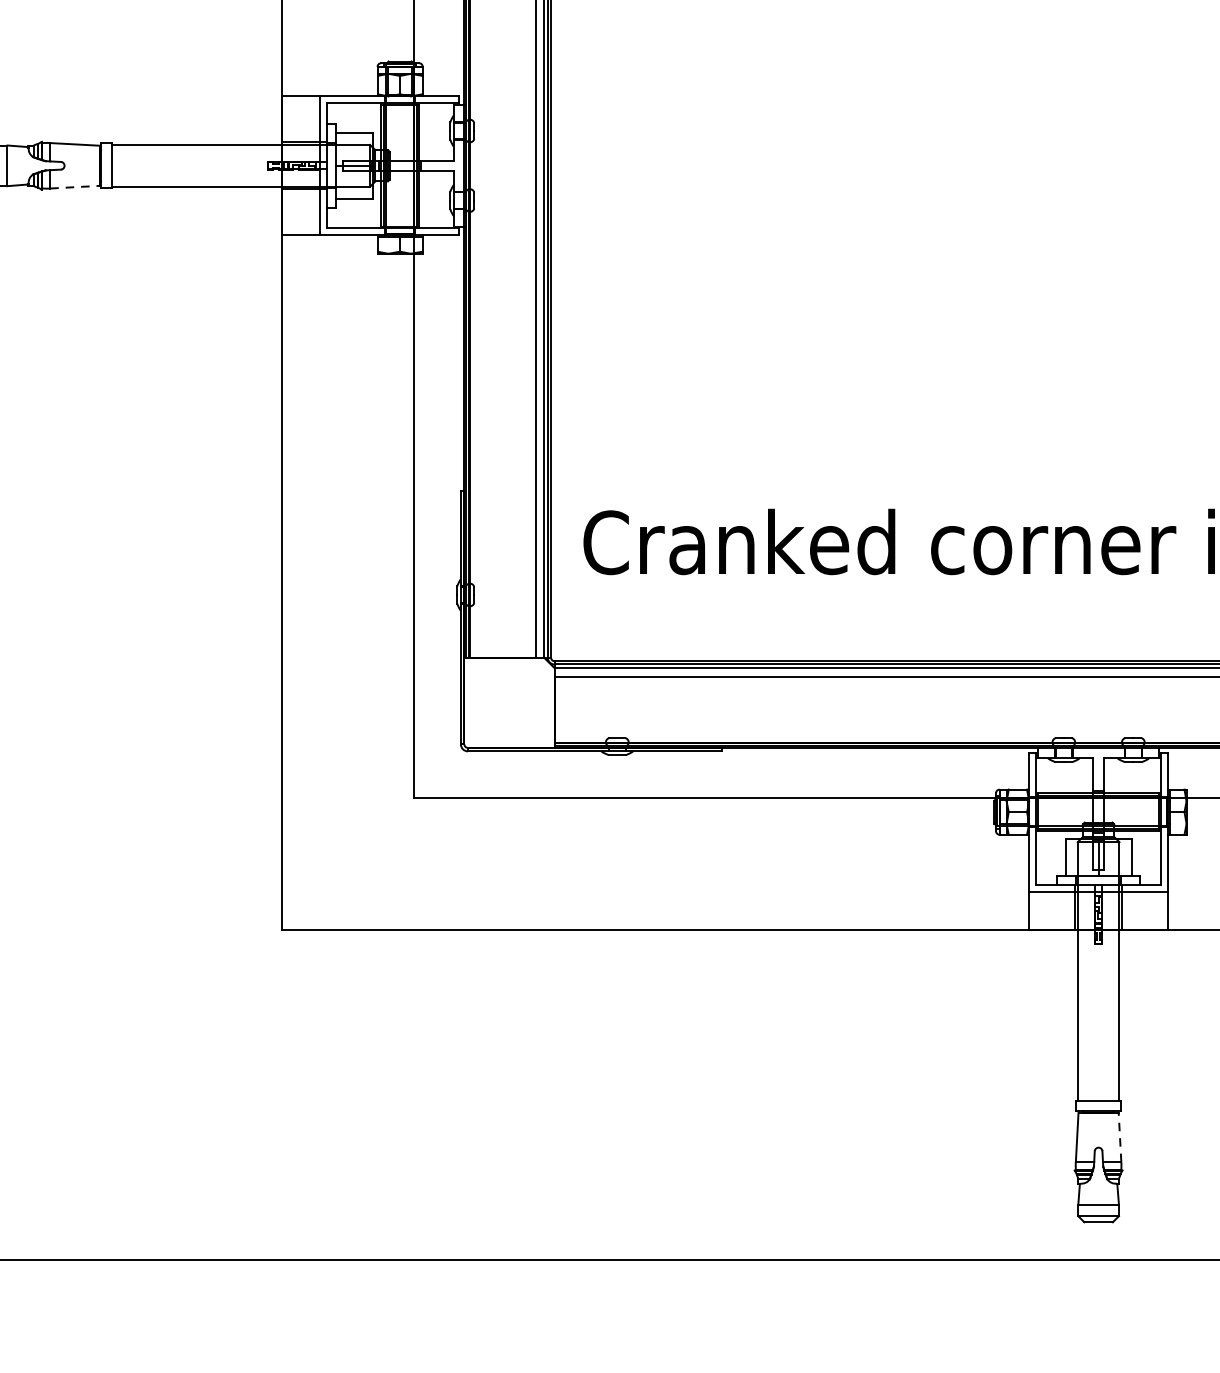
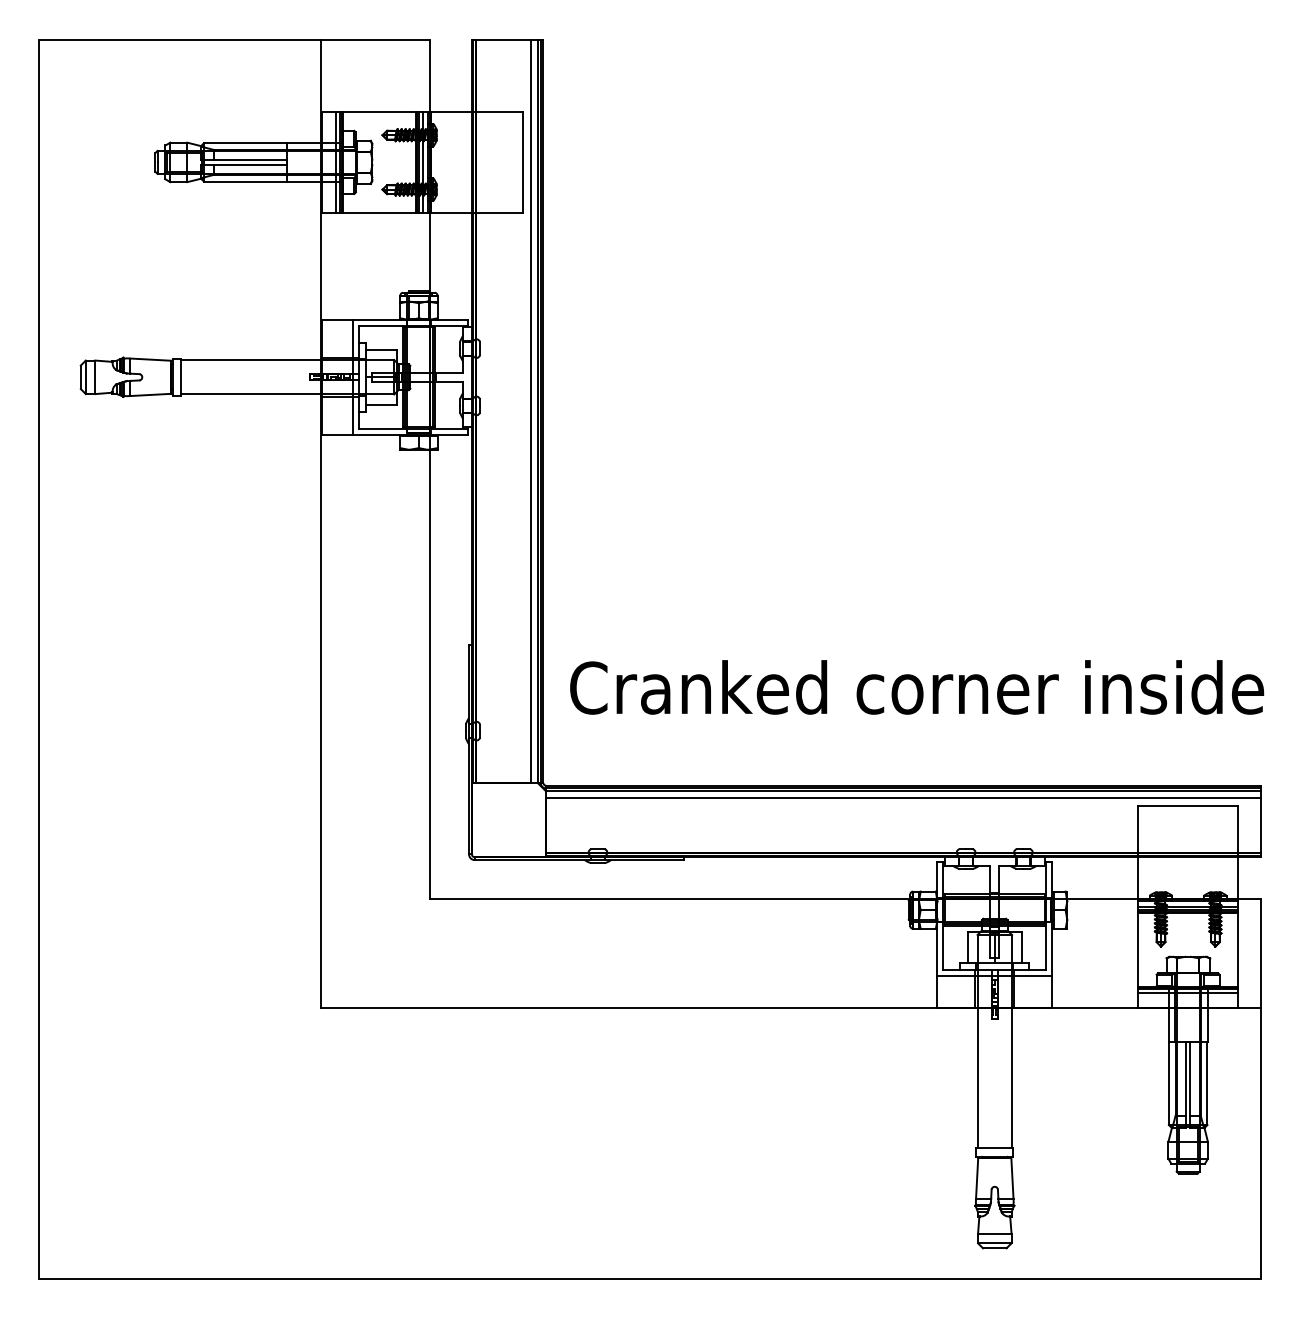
line: (75, 186) -> (151, 394), dashed -> solid
line: (1120, 1136) -> (1012, 1177), dashed -> solid

